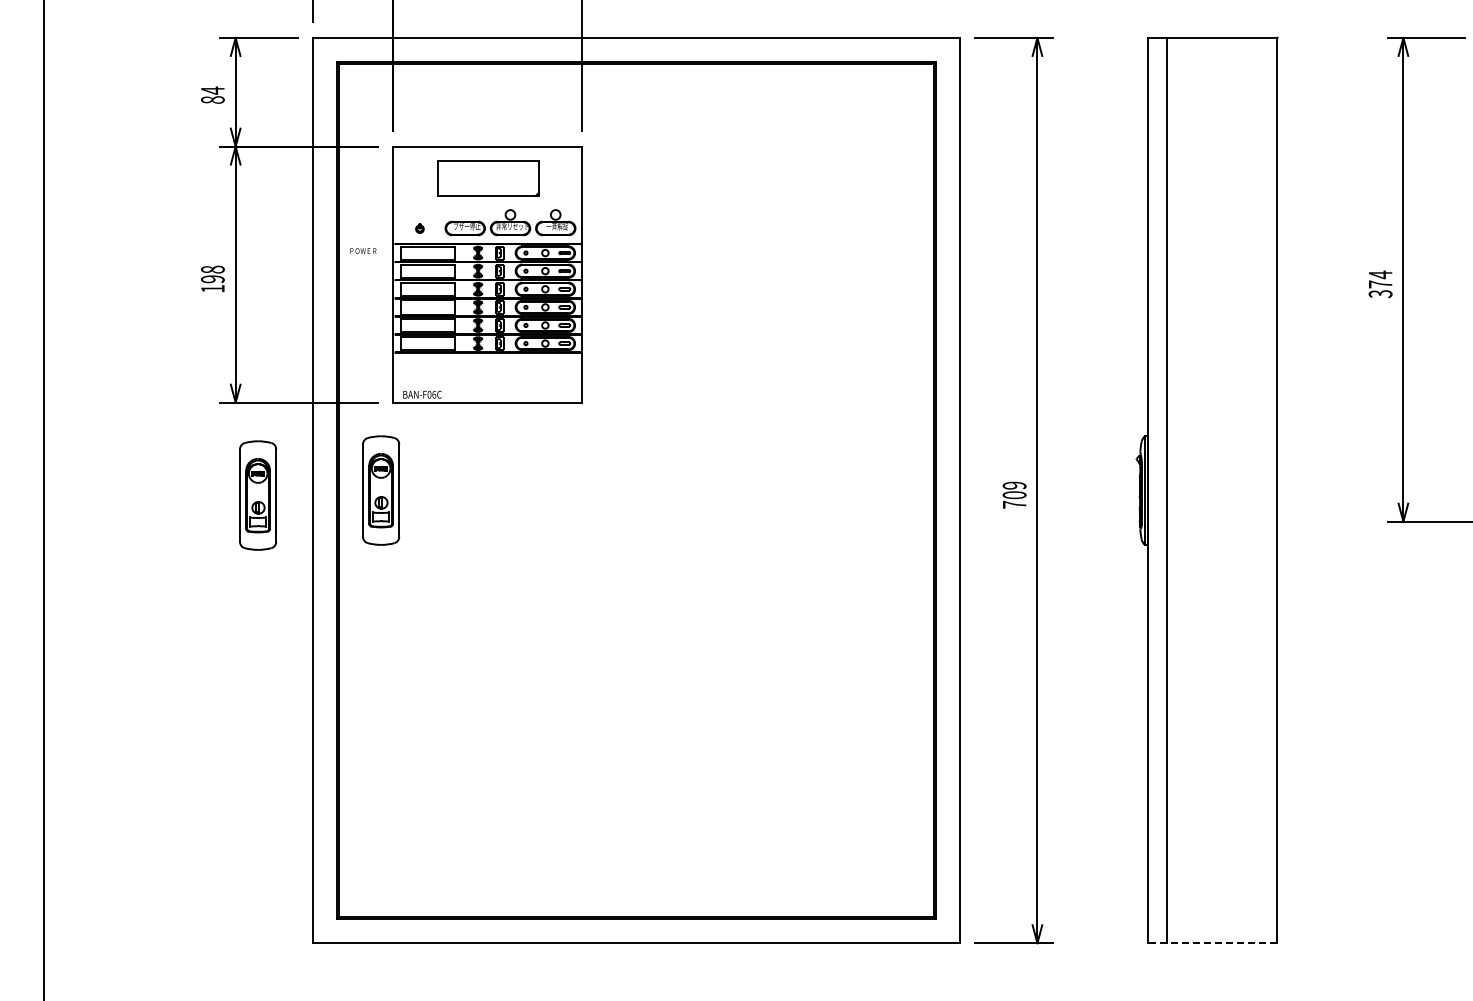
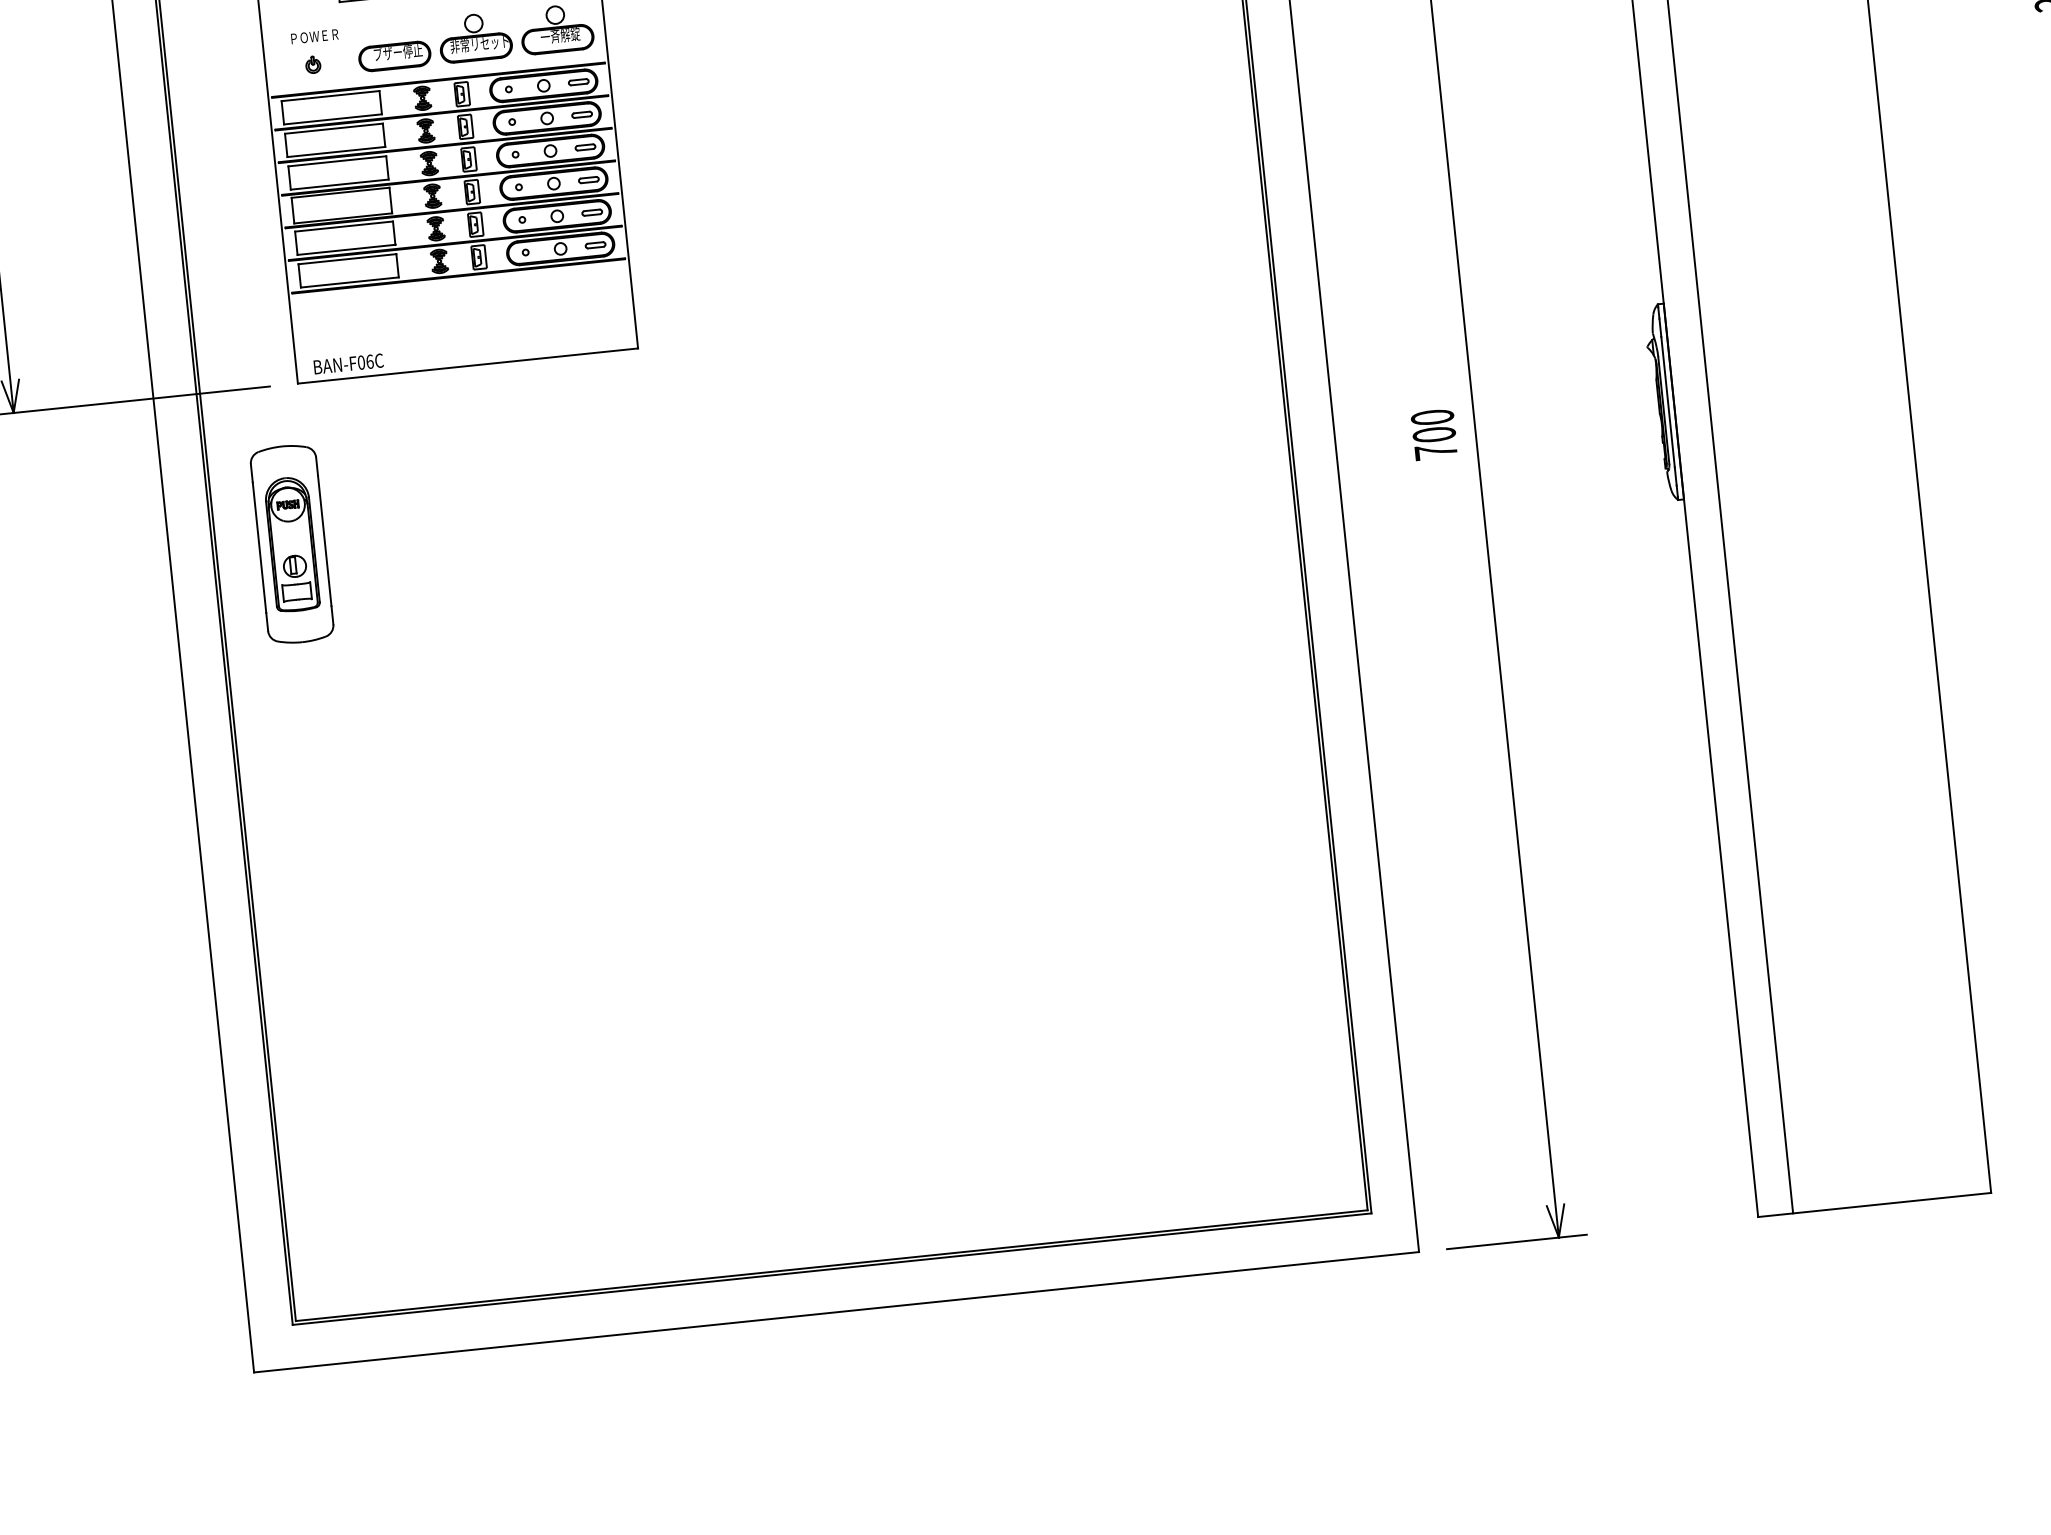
text: (363, 250) -> (314, 35), moved
text: (1014, 485) -> (1432, 417), 709 -> 700
part: (258, 495) -> (72, 576), removed
line: (1212, 943) -> (1874, 1205), dashed -> solid

